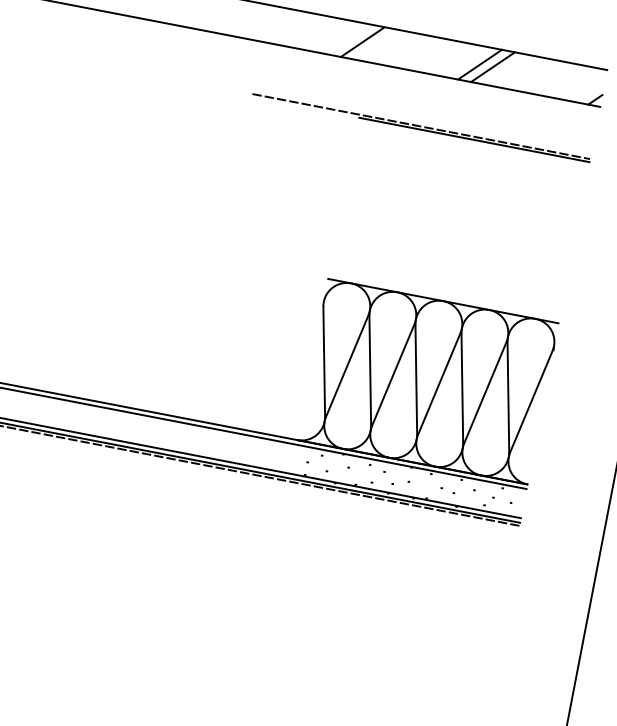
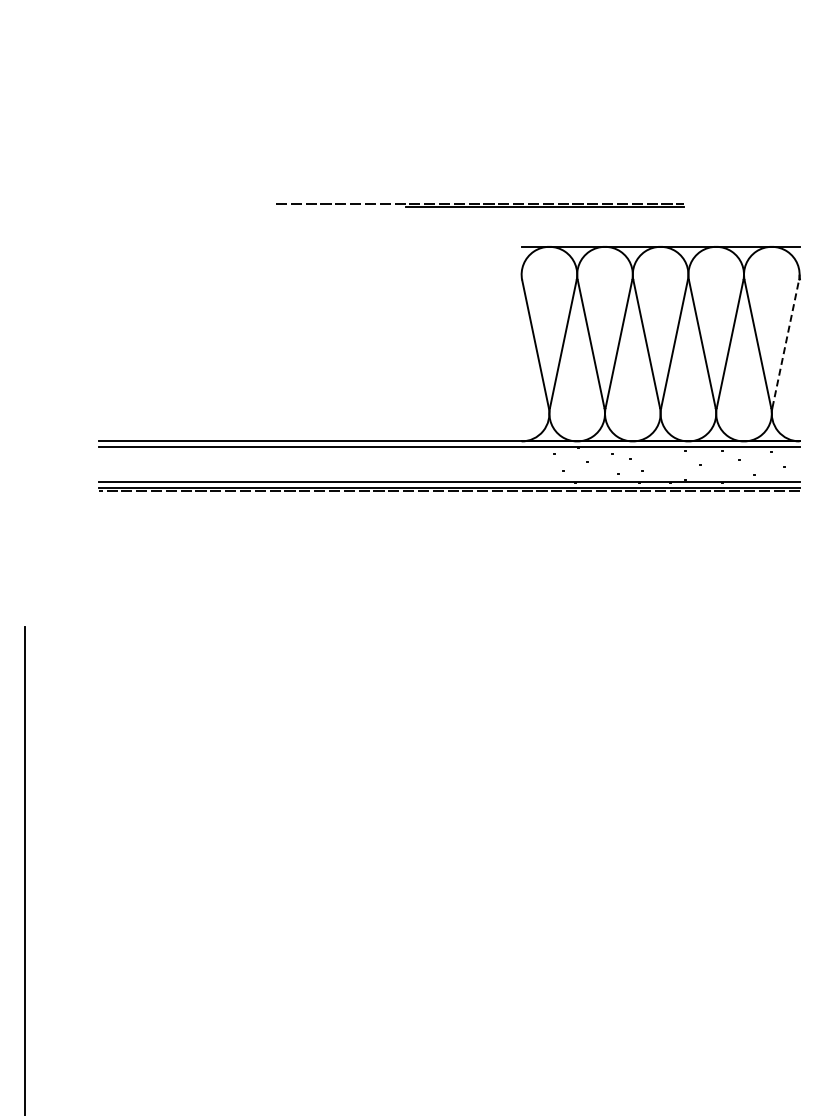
part: (421, 128) -> (480, 205), moved
line: (531, 401) -> (785, 343), solid -> dashed

